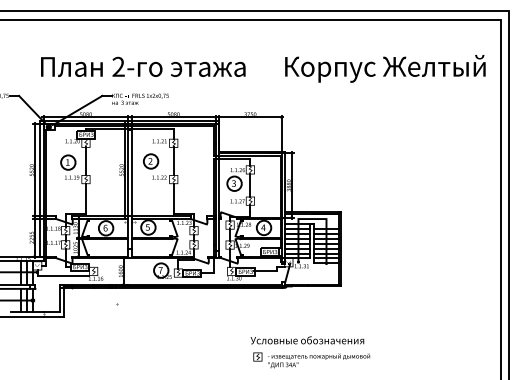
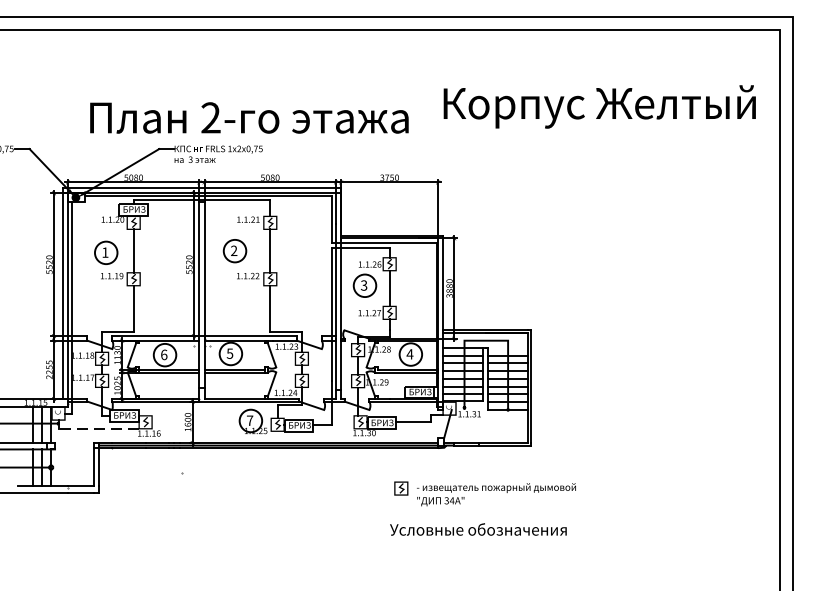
text: (143, 66) -> (249, 117), moved
line: (63, 275) -> (98, 428), solid -> dashed
text: (311, 360) -> (484, 493), moved

